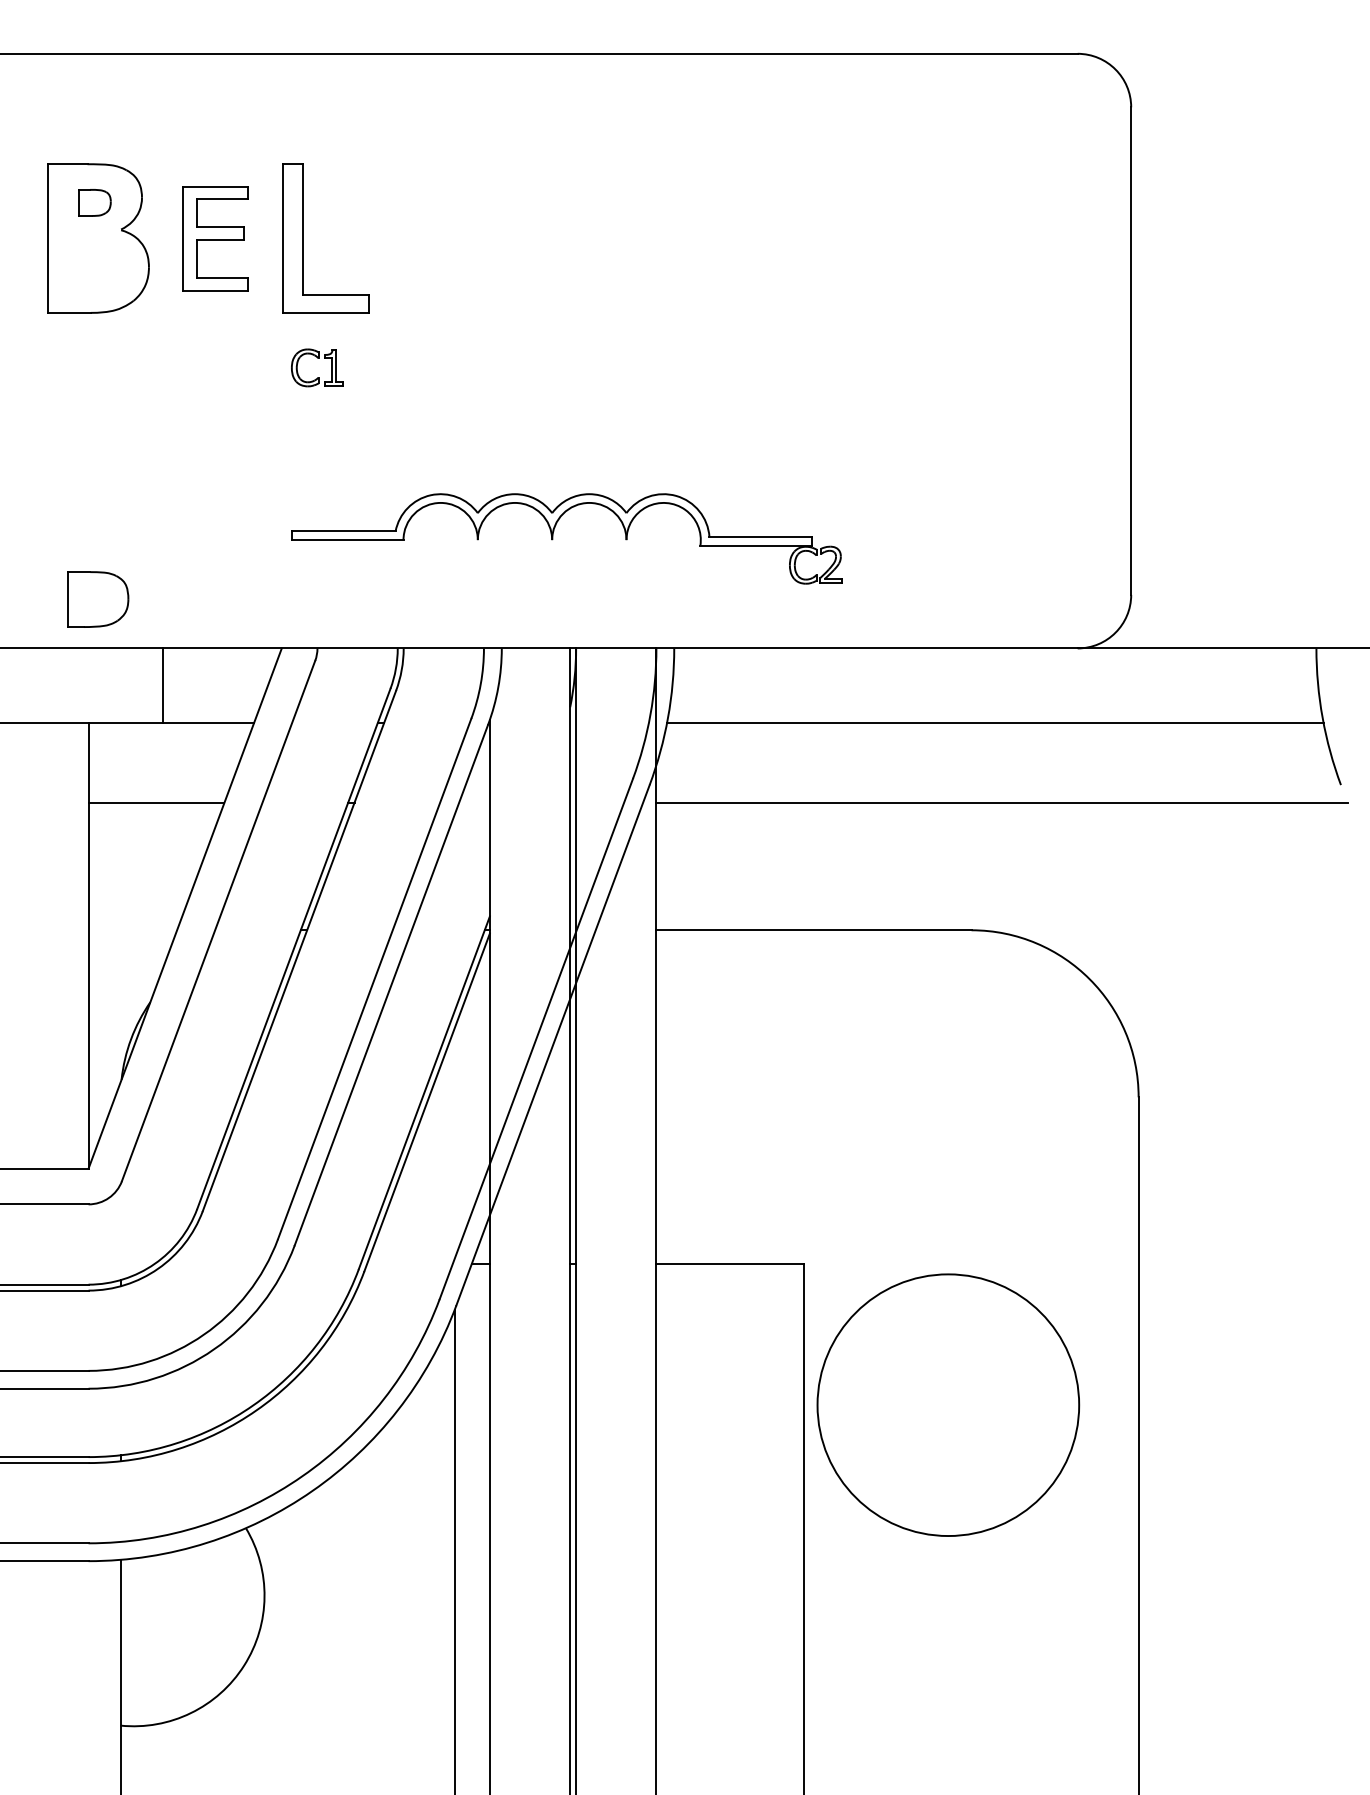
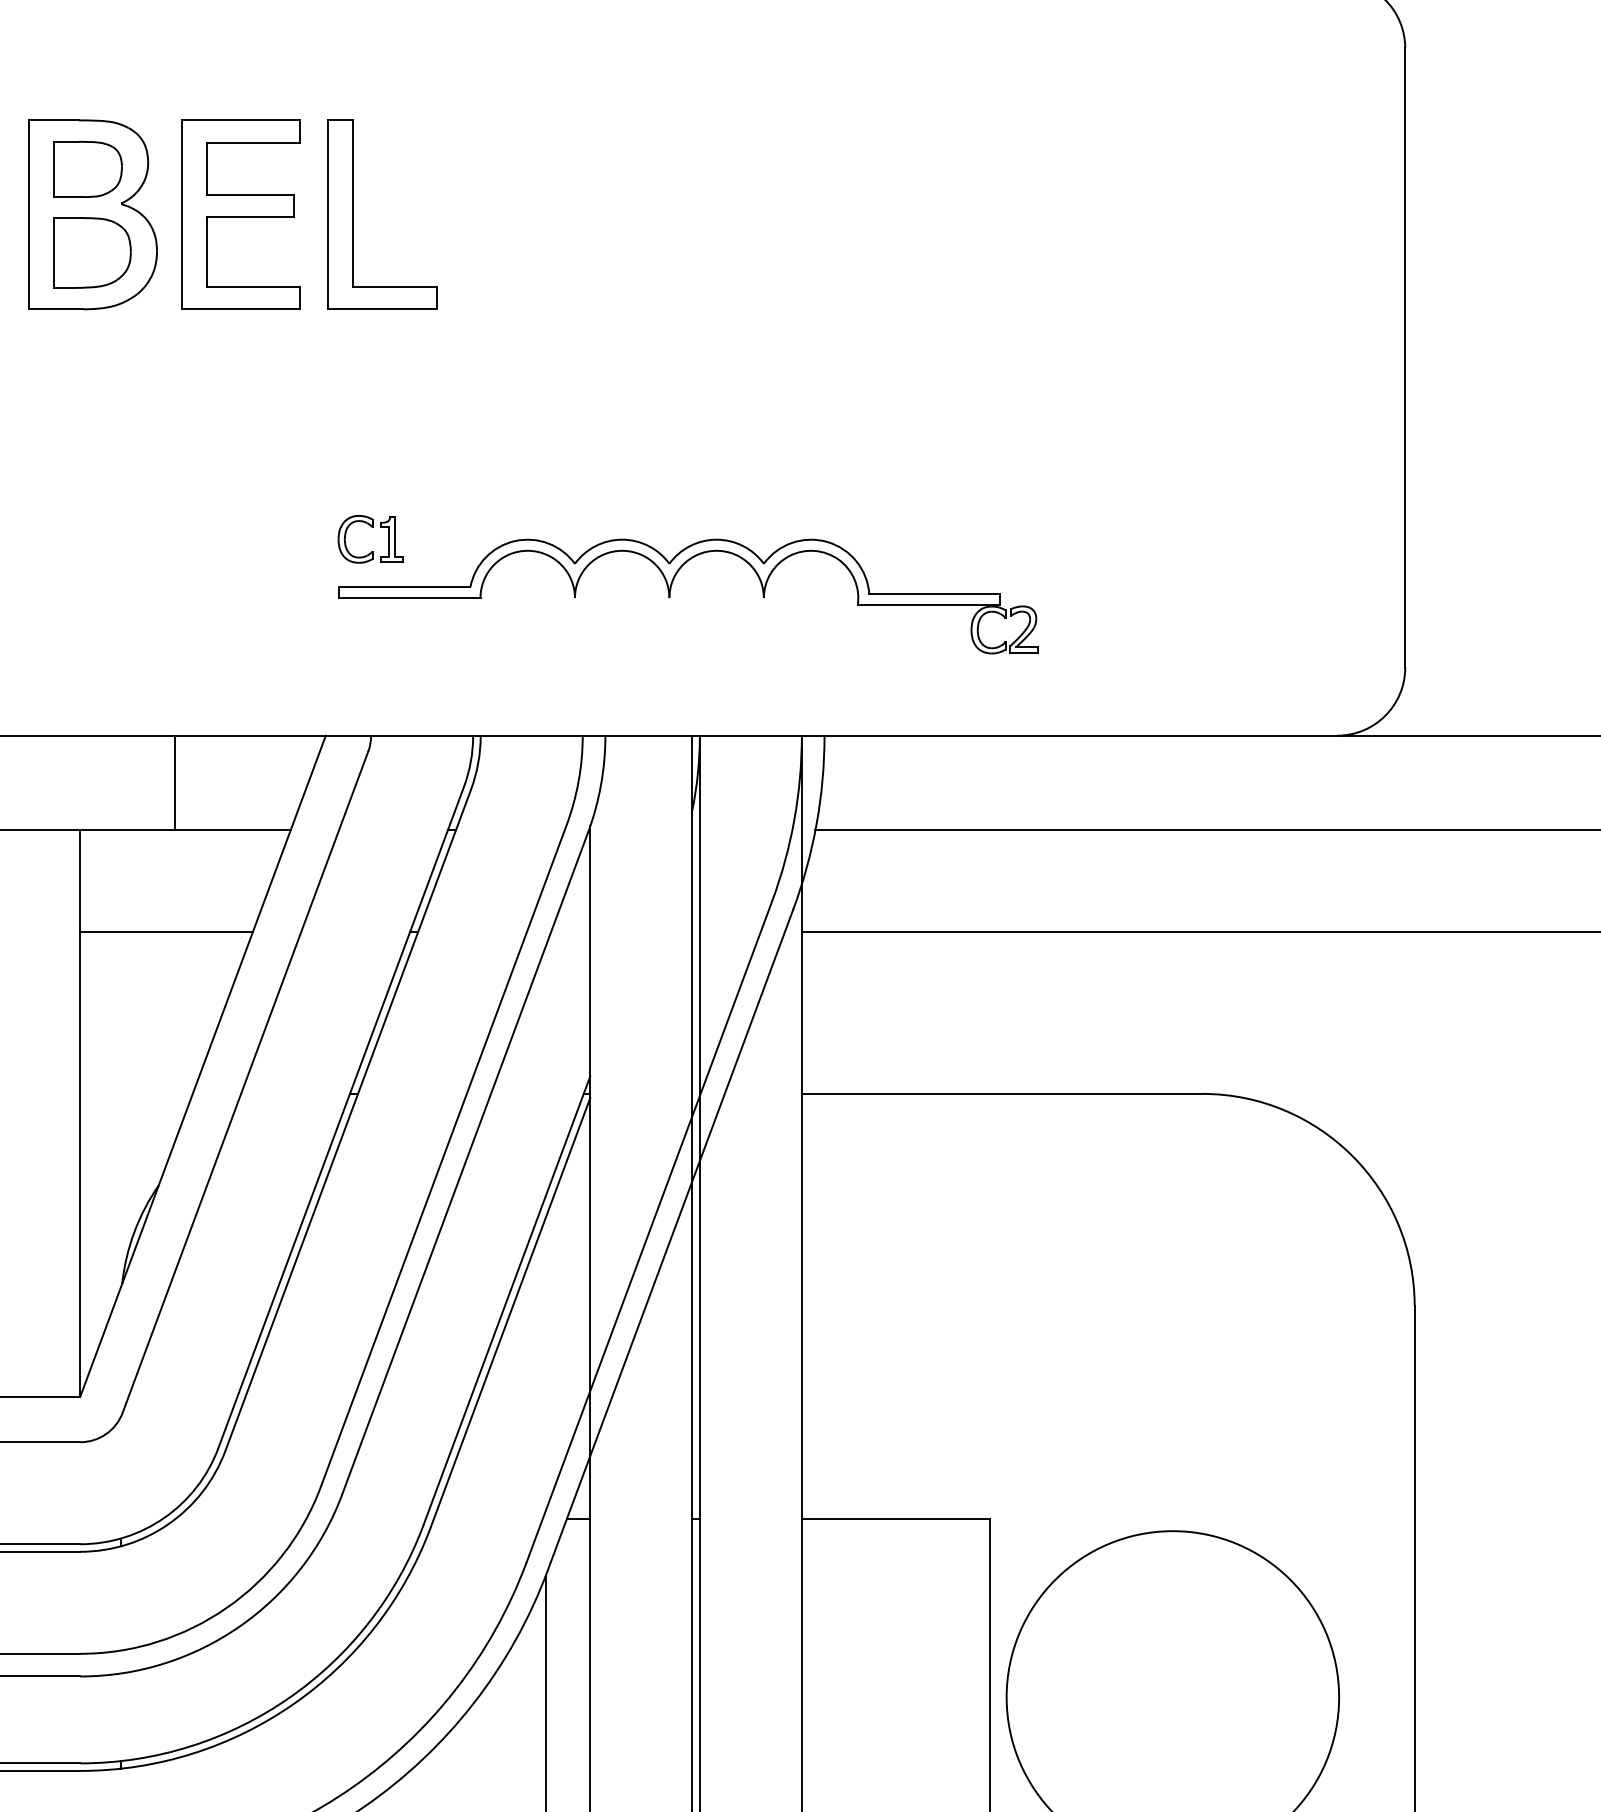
part: (94, 202) -> (87, 169), size x1.67
part: (215, 238) -> (241, 214), size x1.43
part: (317, 358) -> (371, 527), moved
part: (98, 599) -> (92, 252), moved

